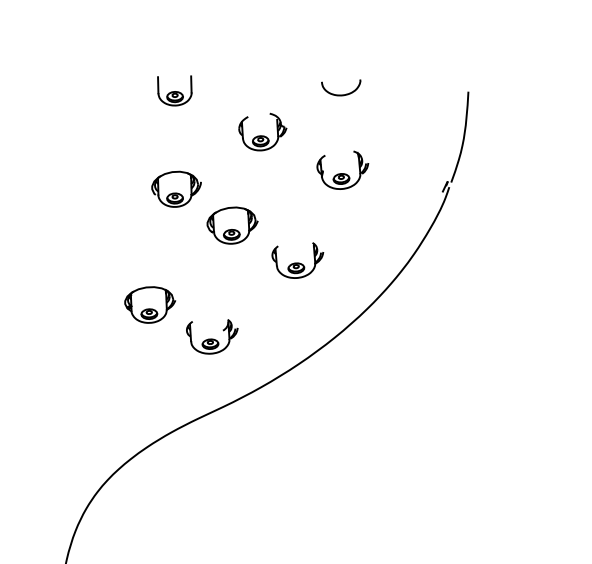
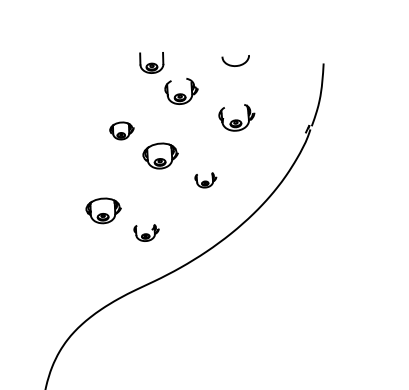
part: (174, 90) -> (151, 62), moved
part: (175, 188) -> (121, 130), size x0.7
part: (297, 261) -> (205, 180), size x0.6
part: (212, 336) -> (146, 232), size x0.7

